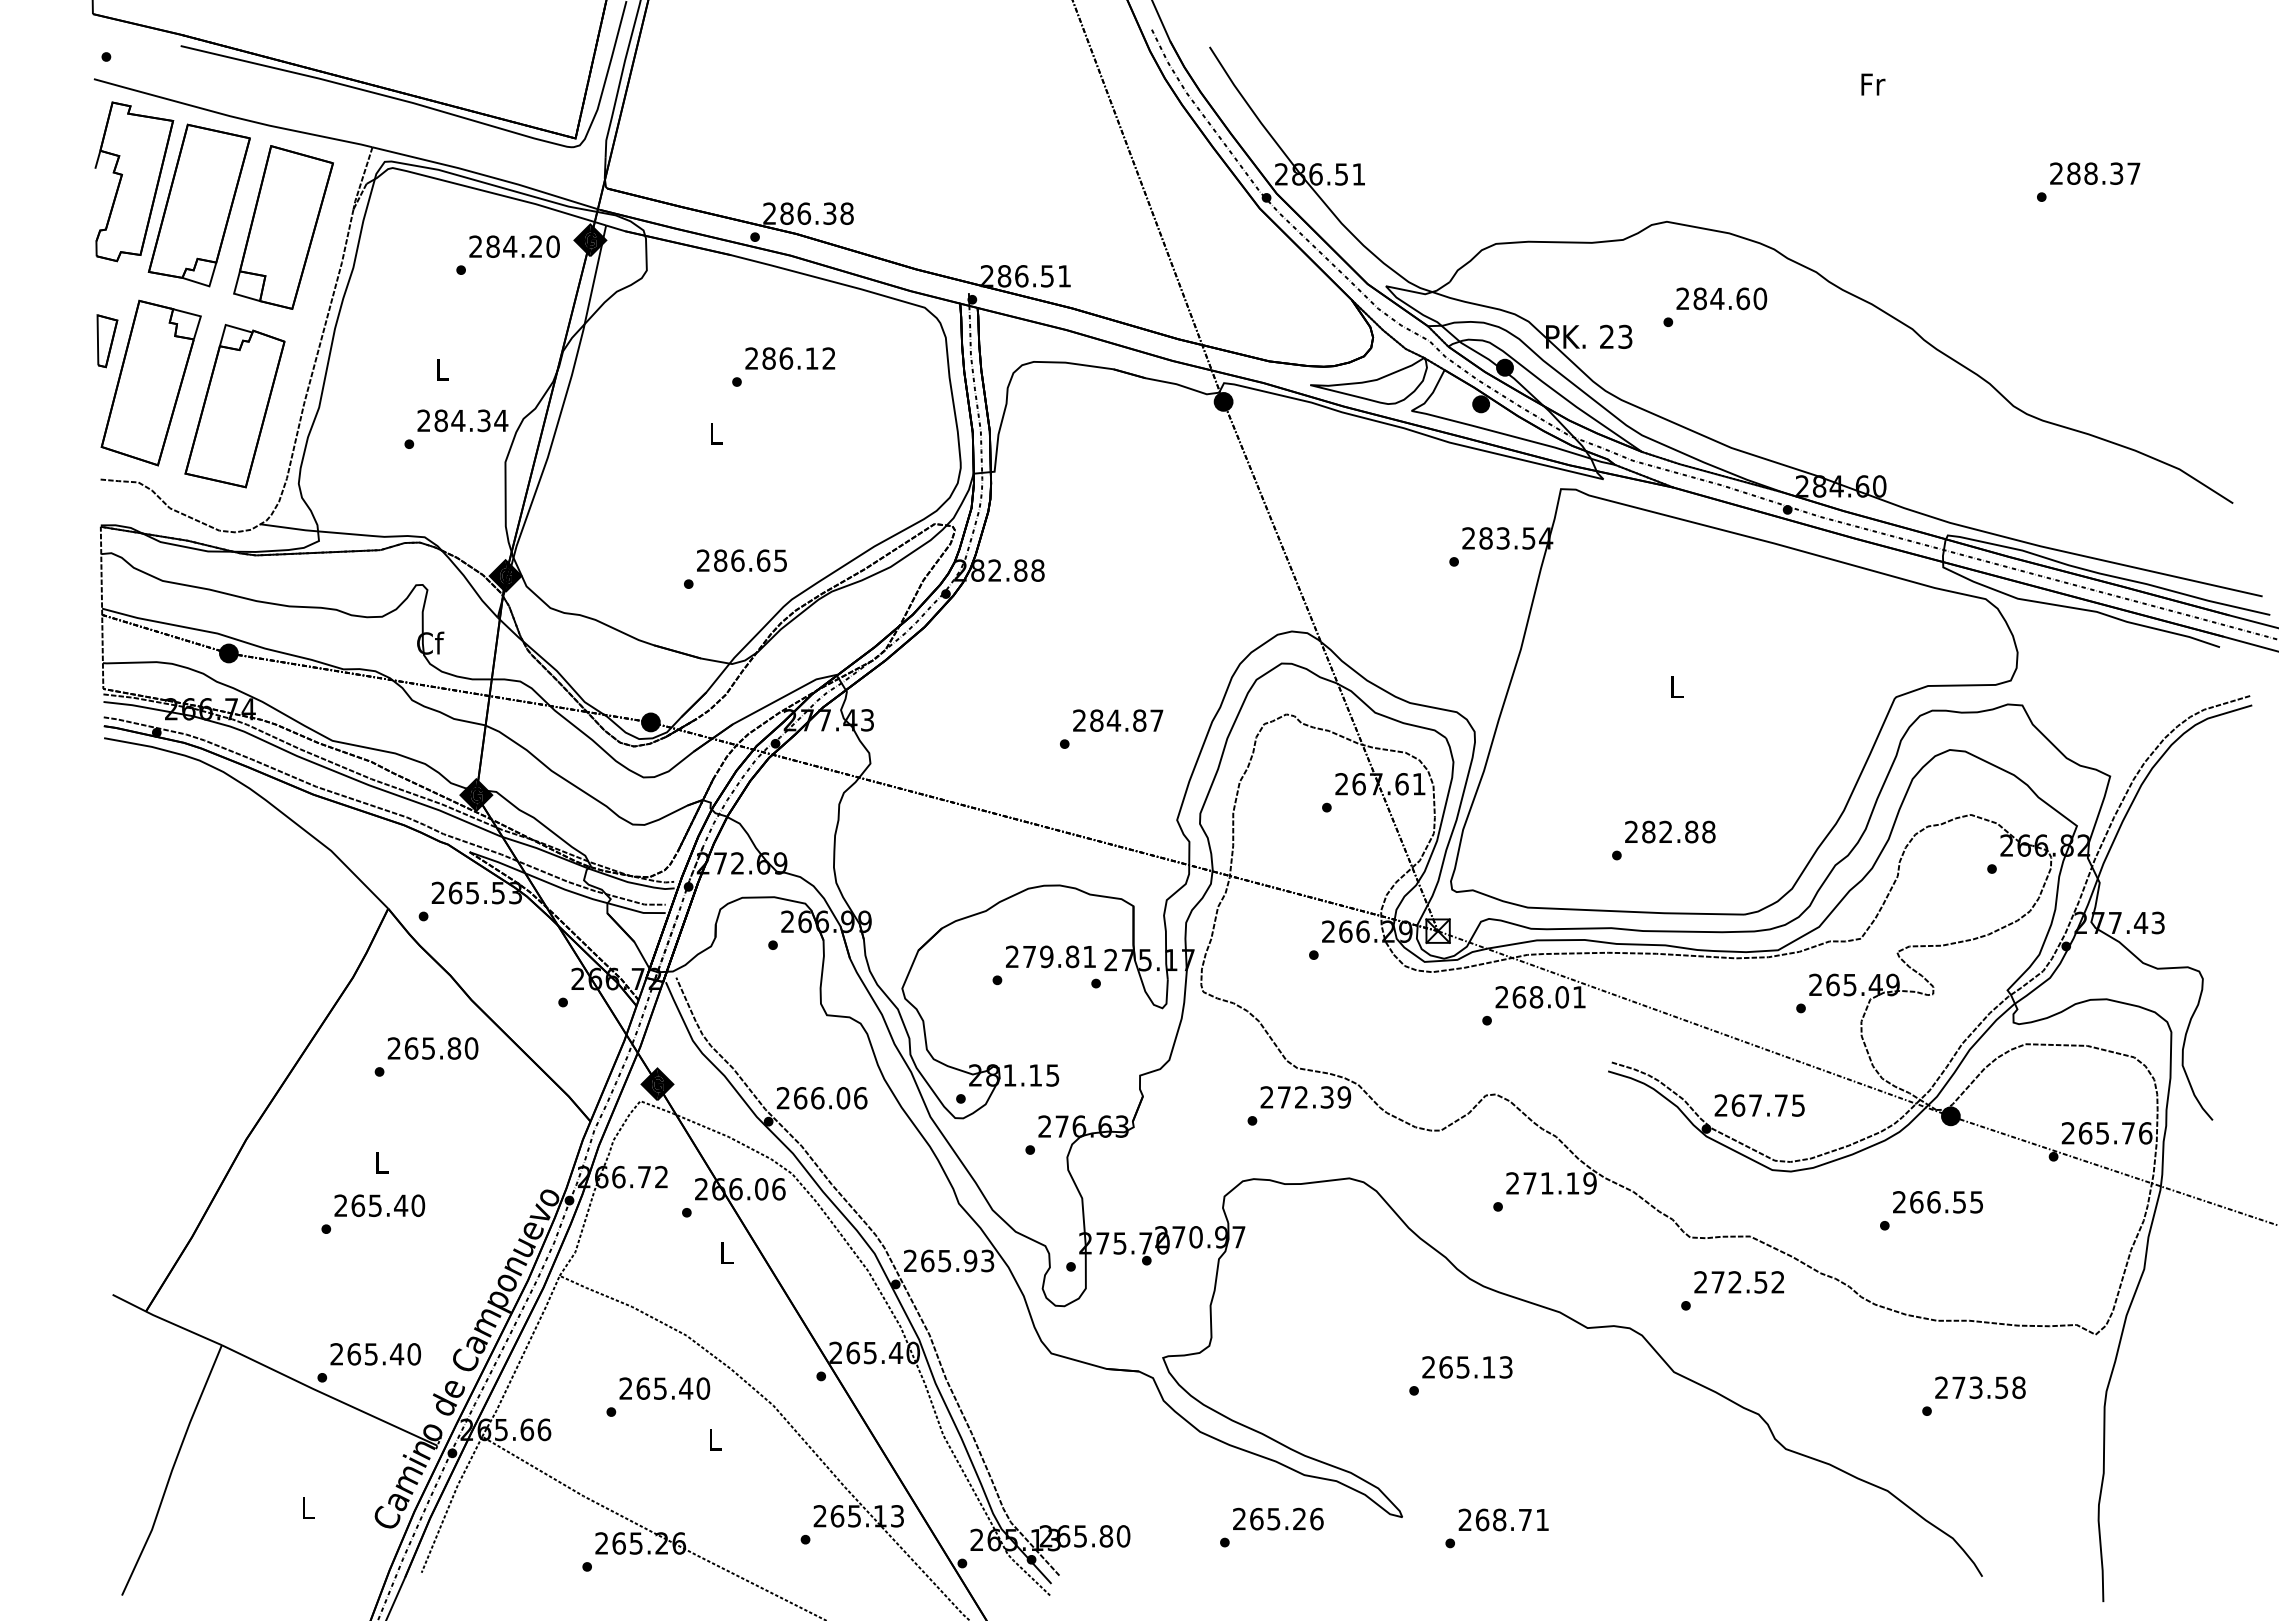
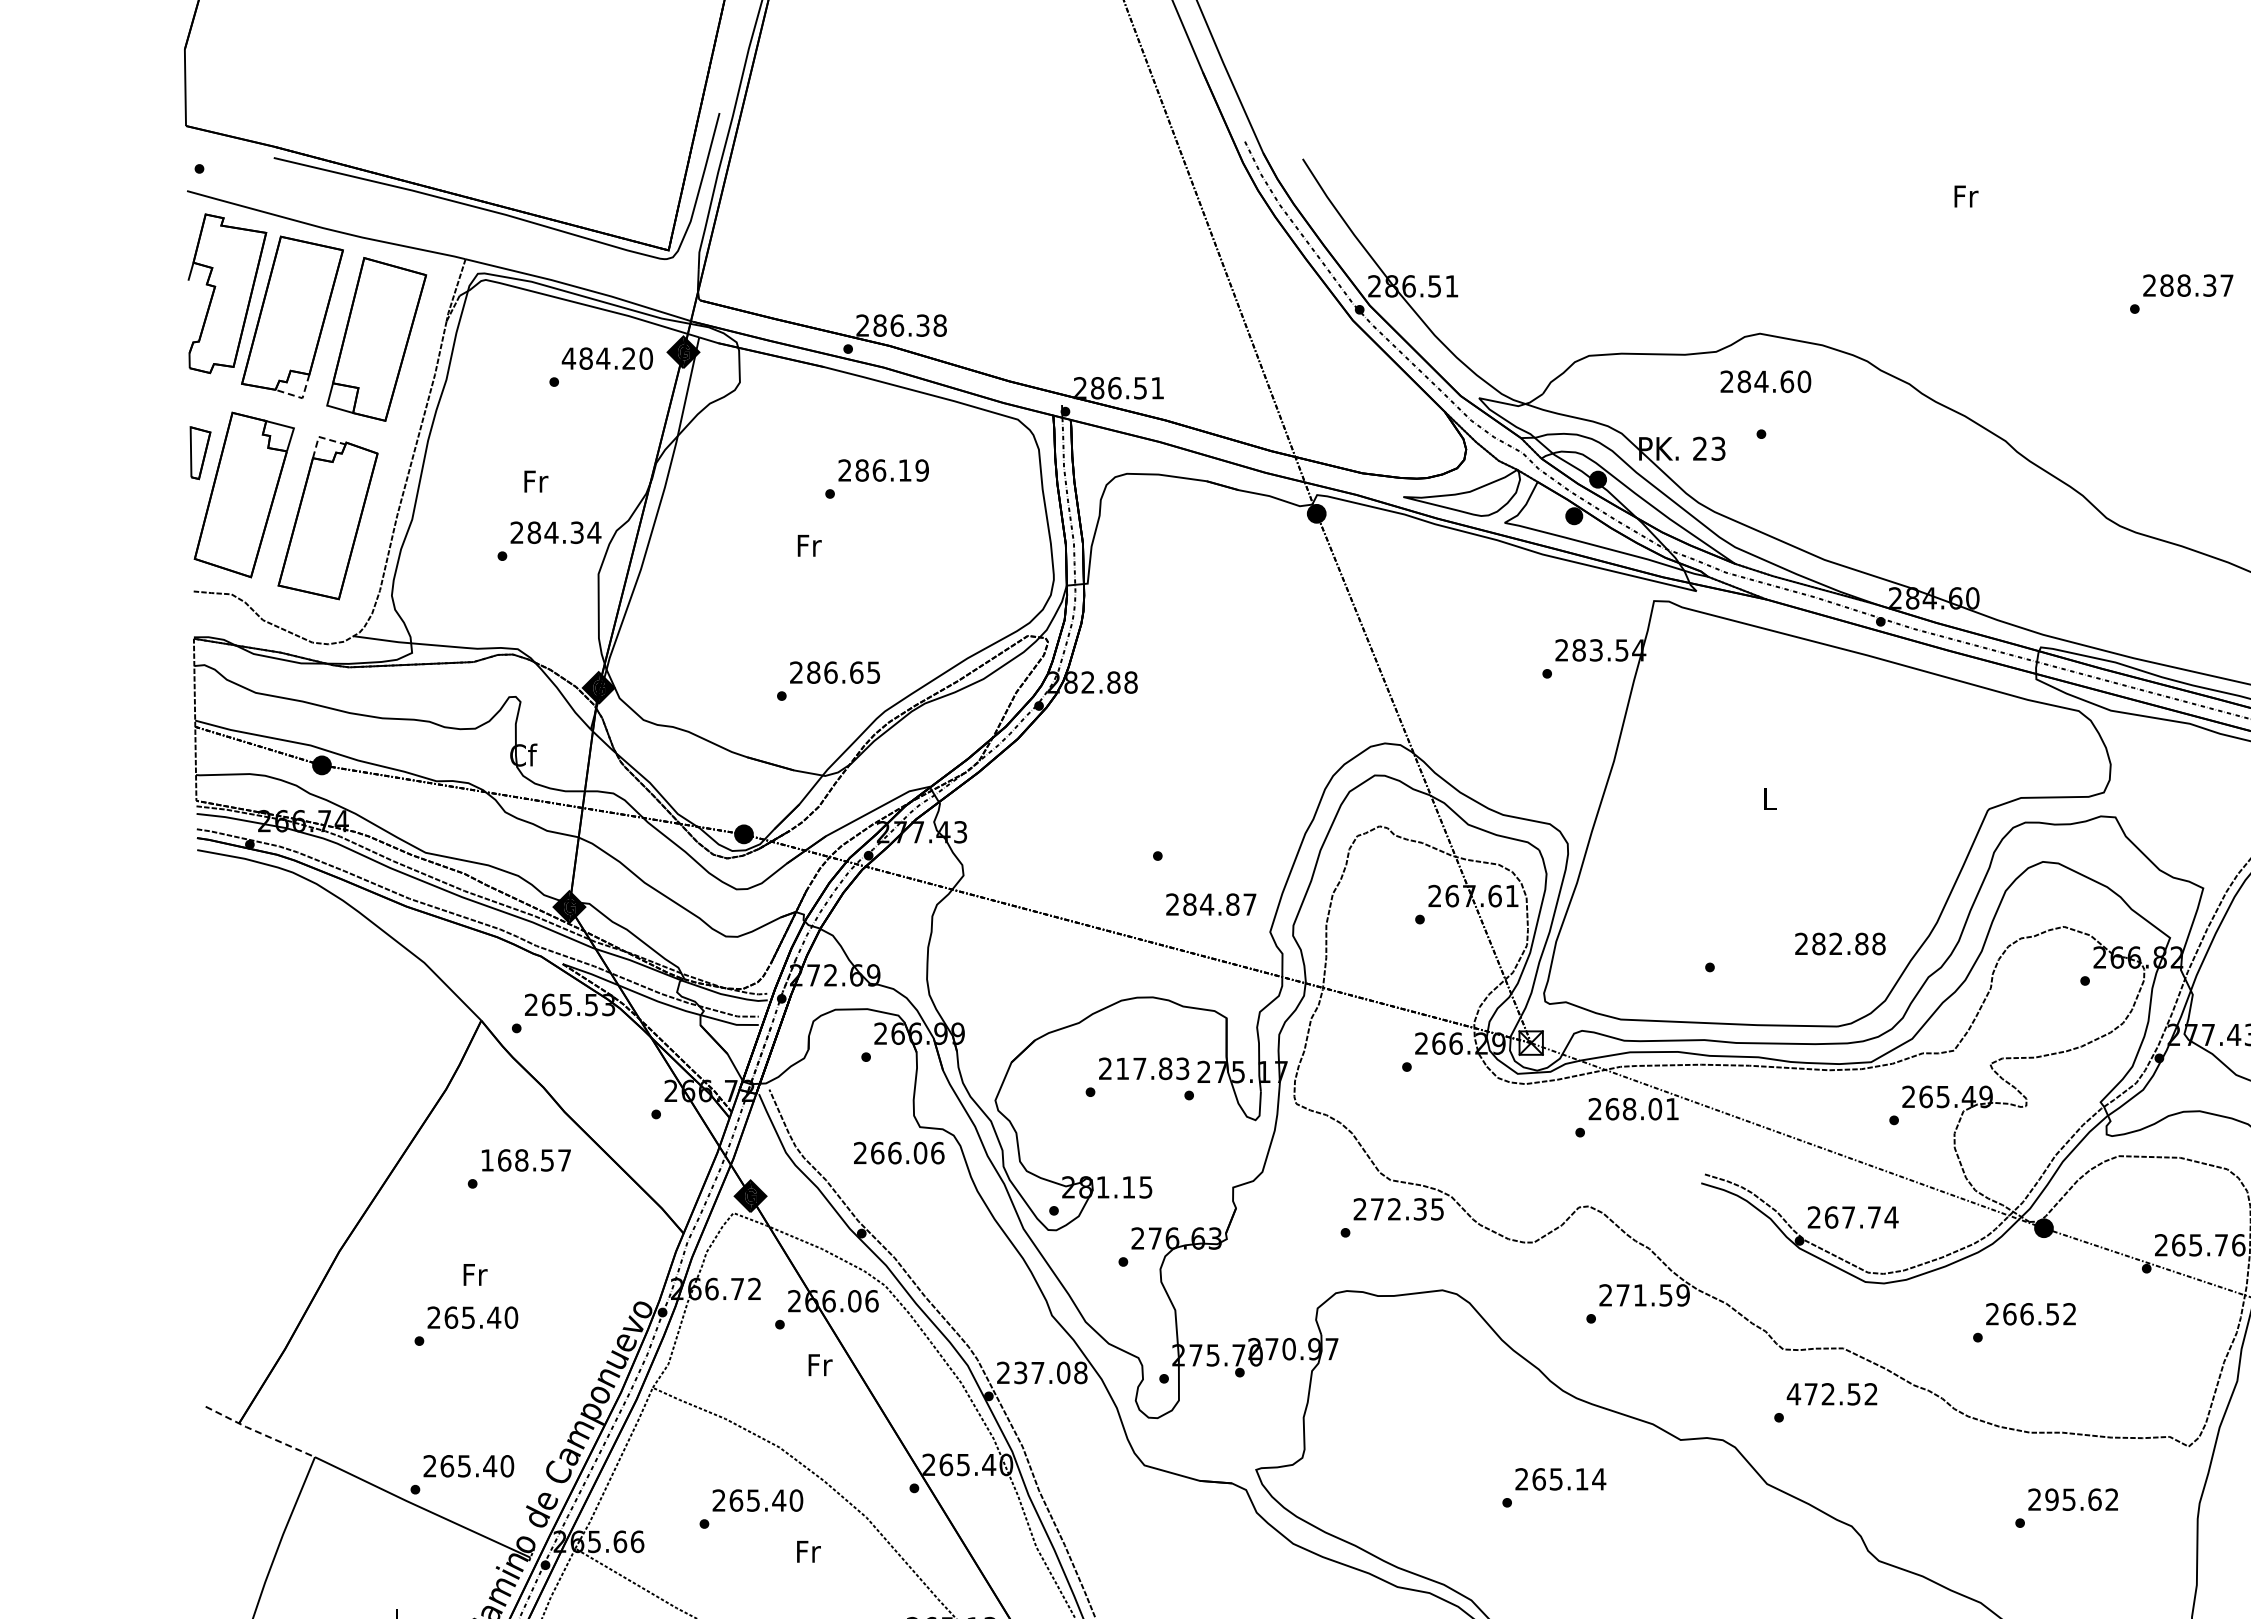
text: (475, 246) -> (568, 358), 284.20 -> 484.20
line: (207, 285) -> (300, 397), solid -> dashed
text: (1721, 298) -> (1765, 381), moved
line: (227, 325) -> (320, 437), solid -> dashed
text: (828, 358) -> (921, 470), 286.12 -> 286.19
text: (443, 369) -> (536, 481), L -> Fr
text: (716, 433) -> (809, 545), L -> Fr
text: (1118, 720) -> (1211, 904), moved
text: (1670, 831) -> (1840, 943), moved
text: (1059, 956) -> (1152, 1068), 279.81 -> 217.83
text: (432, 1048) -> (525, 1160), 265.80 -> 168.57
text: (1344, 1097) -> (1437, 1209), 272.39 -> 272.35
text: (821, 1098) -> (898, 1153), moved
text: (1798, 1105) -> (1891, 1217), 267.75 -> 267.74
text: (382, 1162) -> (475, 1274), L -> Fr
text: (1572, 1183) -> (1665, 1295), 271.19 -> 271.59
text: (1976, 1202) -> (2069, 1314), 266.55 -> 266.52
text: (727, 1253) -> (820, 1365), L -> Fr
text: (957, 1260) -> (1050, 1372), 265.93 -> 237.08
text: (1700, 1282) -> (1793, 1394), 272.52 -> 472.52
line: (166, 1321) -> (259, 1433), solid -> dashed
text: (1506, 1367) -> (1599, 1479), 265.13 -> 265.14
text: (1988, 1387) -> (2081, 1499), 273.58 -> 295.62
text: (715, 1439) -> (808, 1551), L -> Fr

